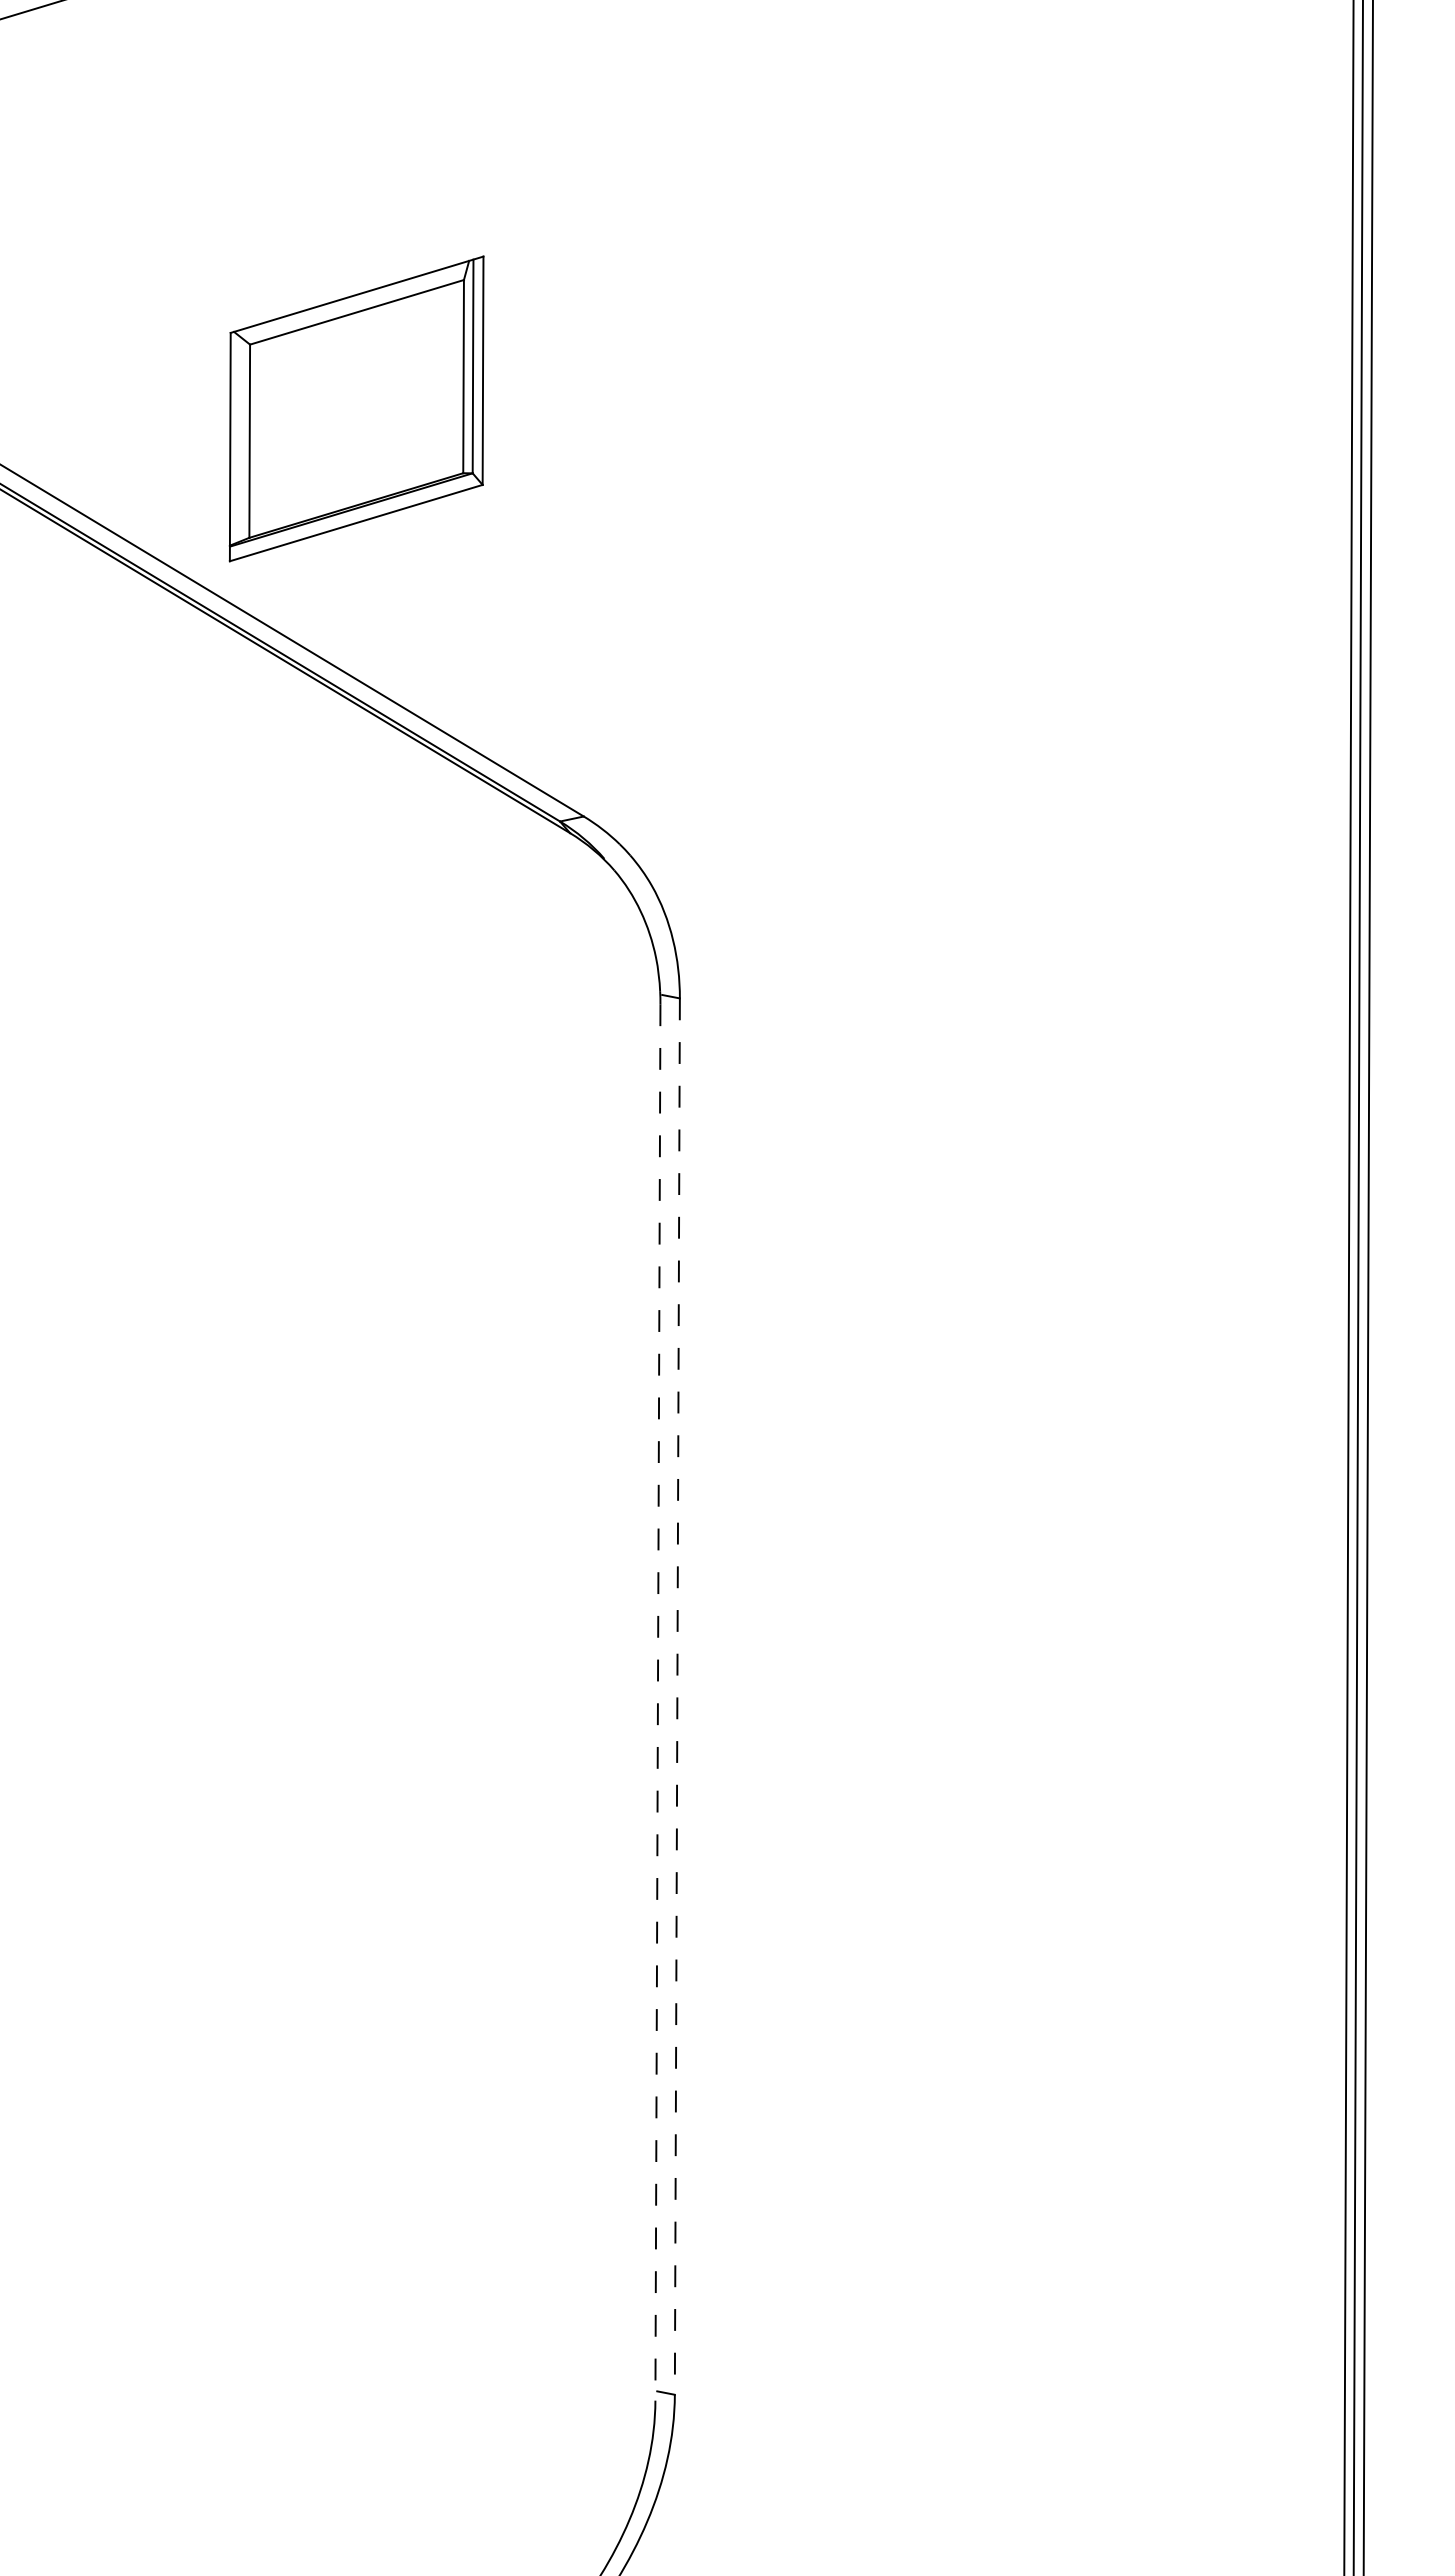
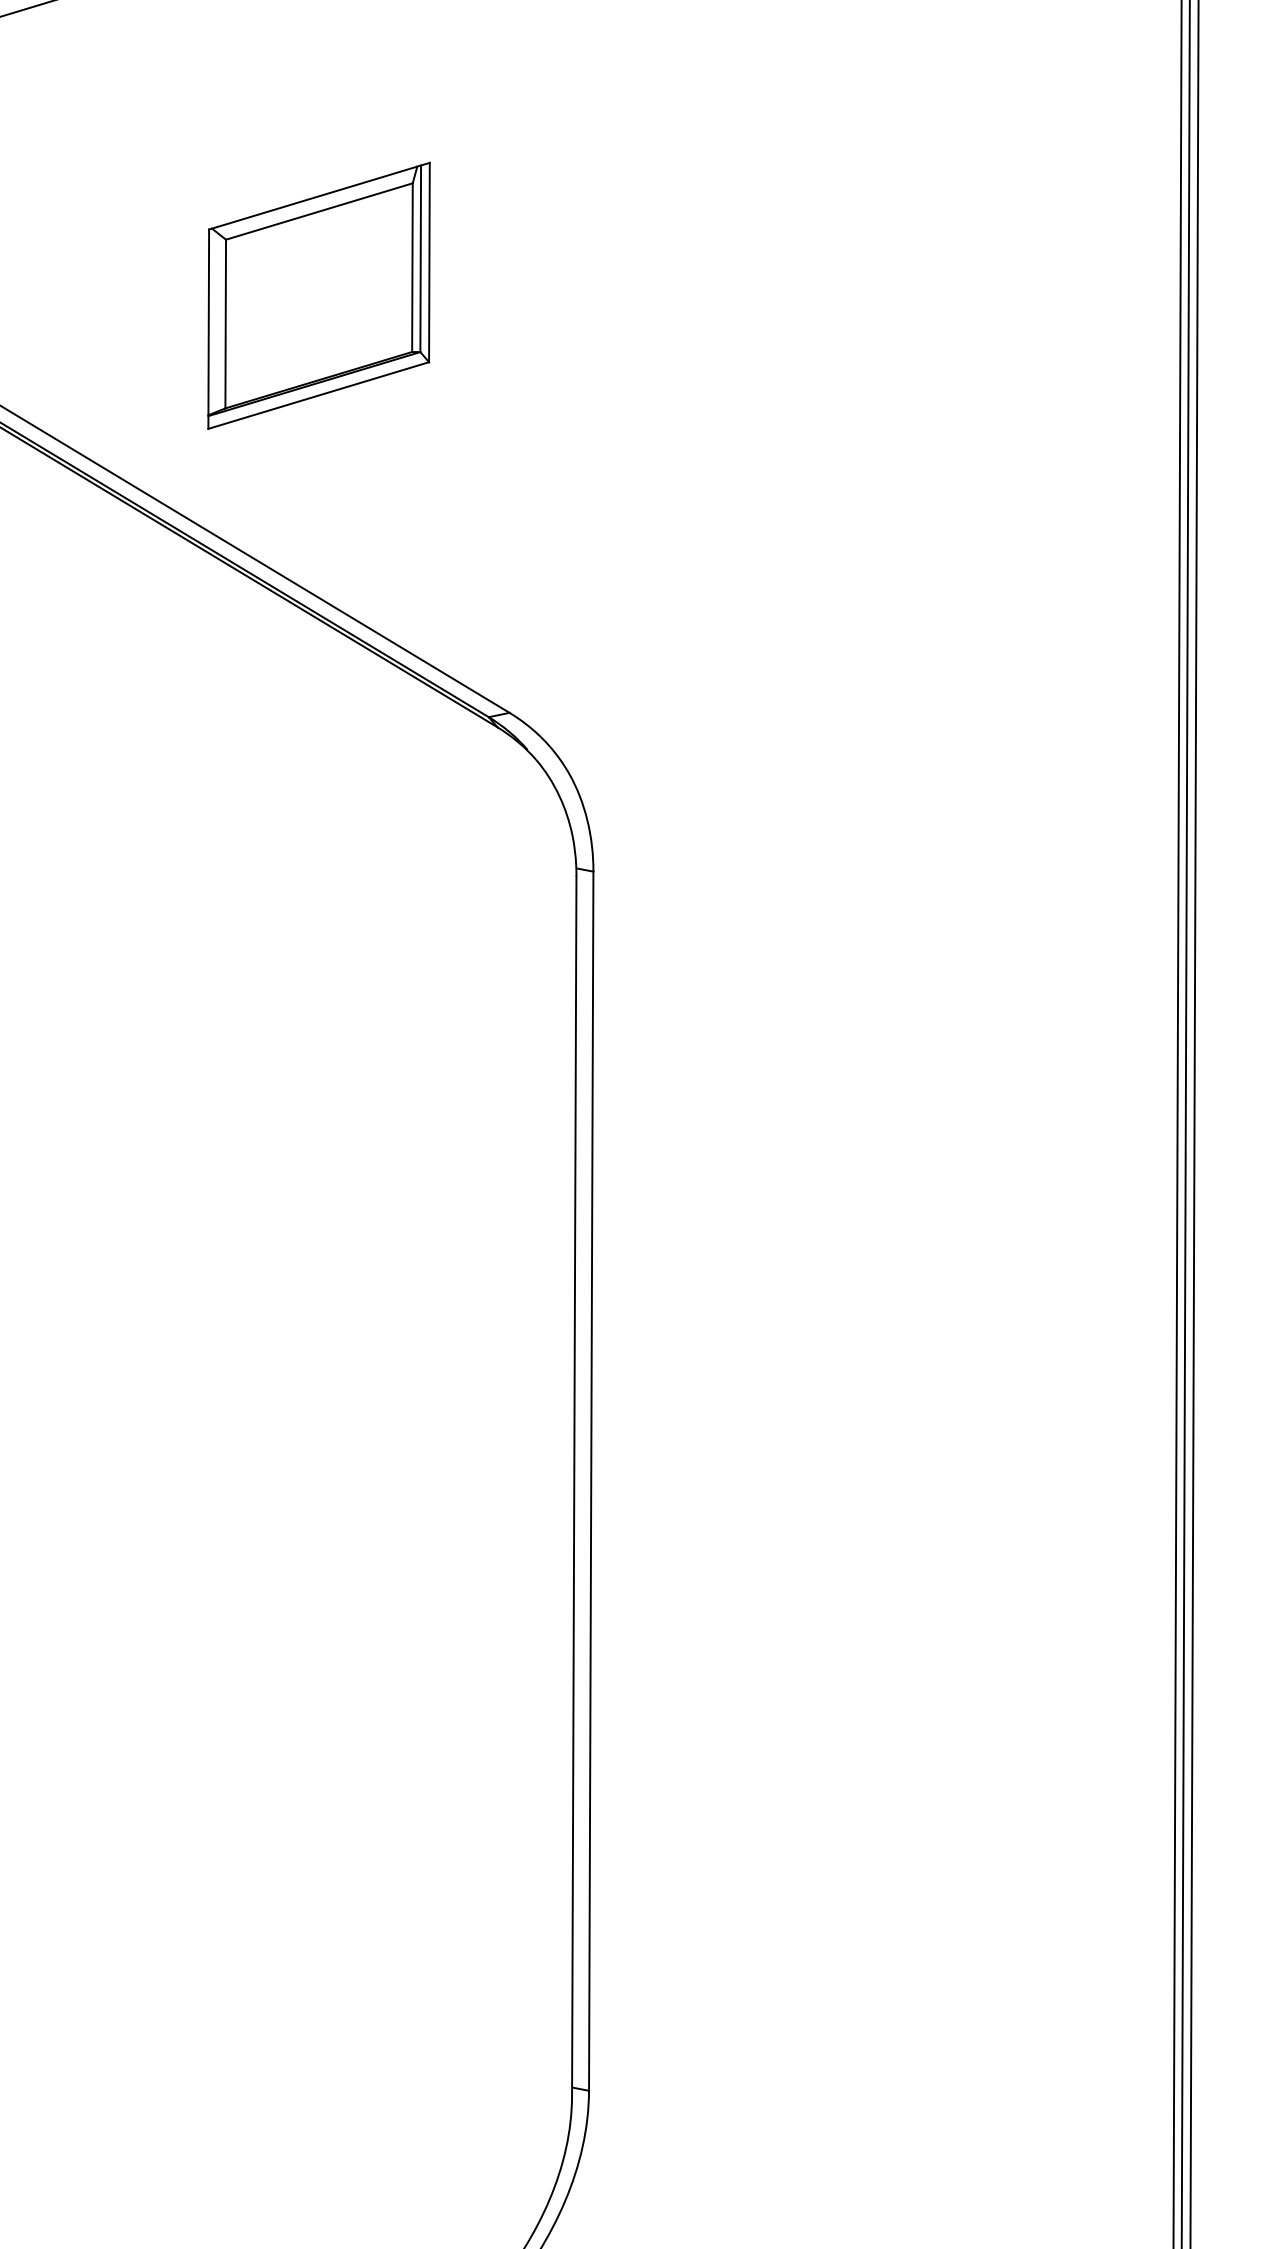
part: (356, 408) -> (318, 295), moved
line: (677, 1697) -> (591, 1482), dashed -> solid
line: (657, 1702) -> (573, 1486), dashed -> solid

